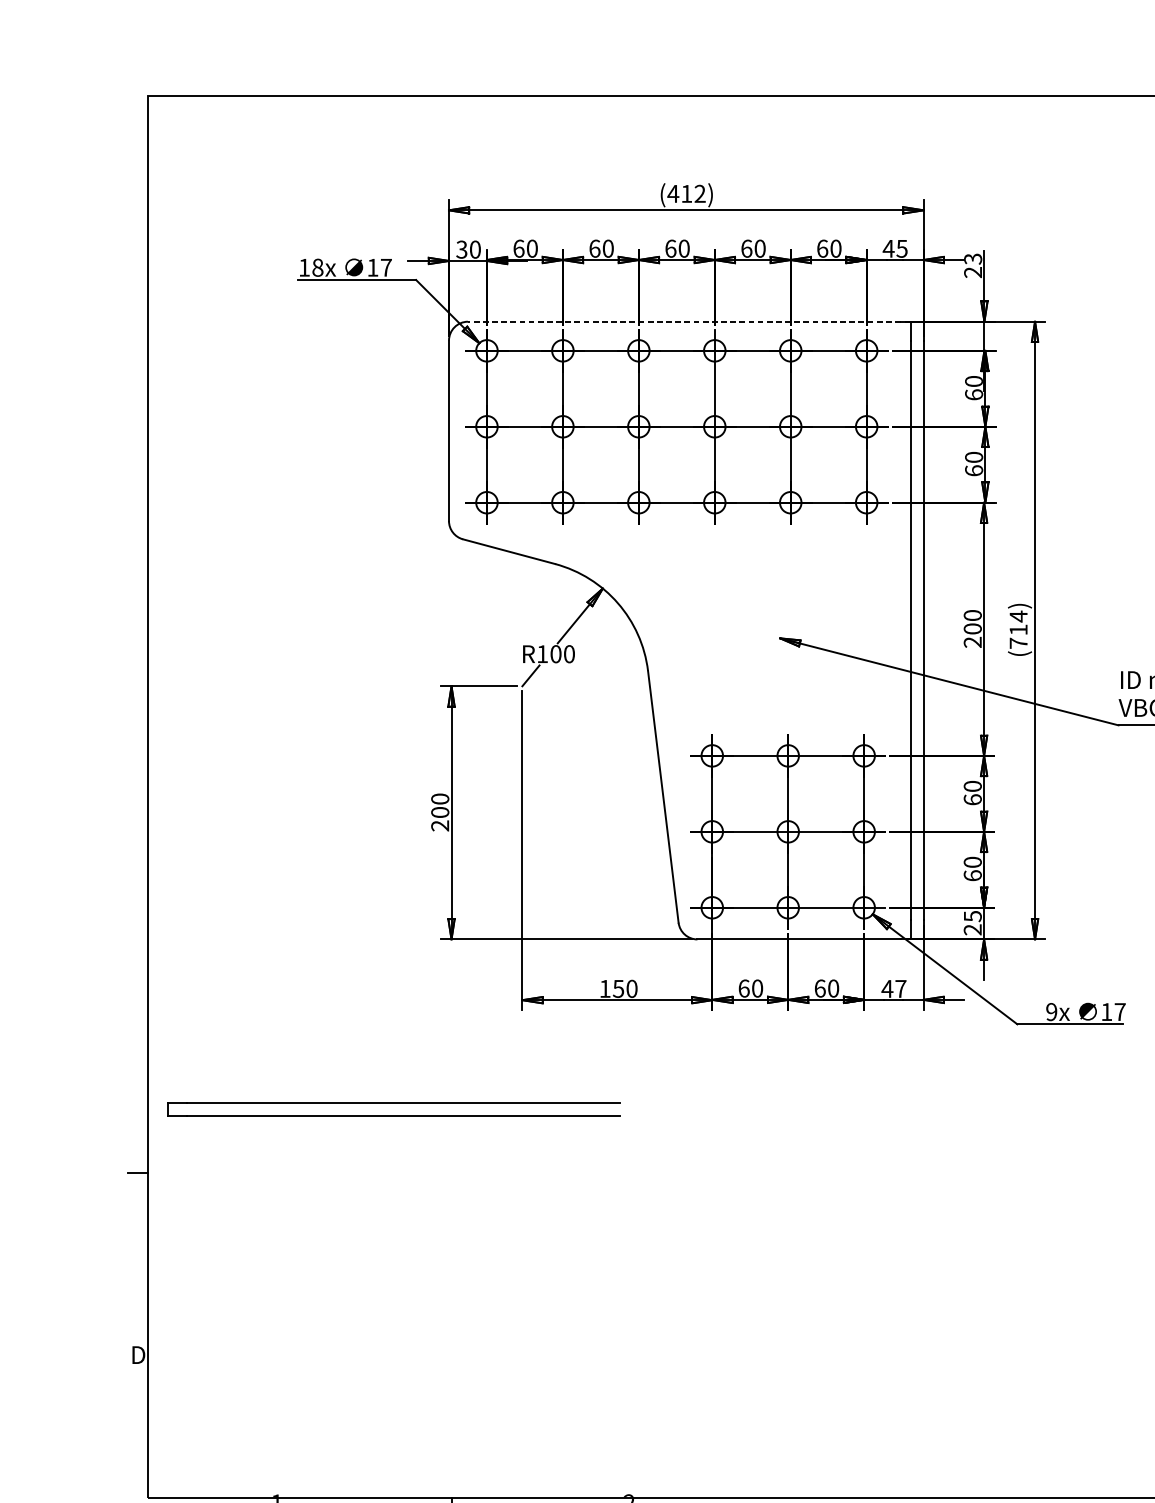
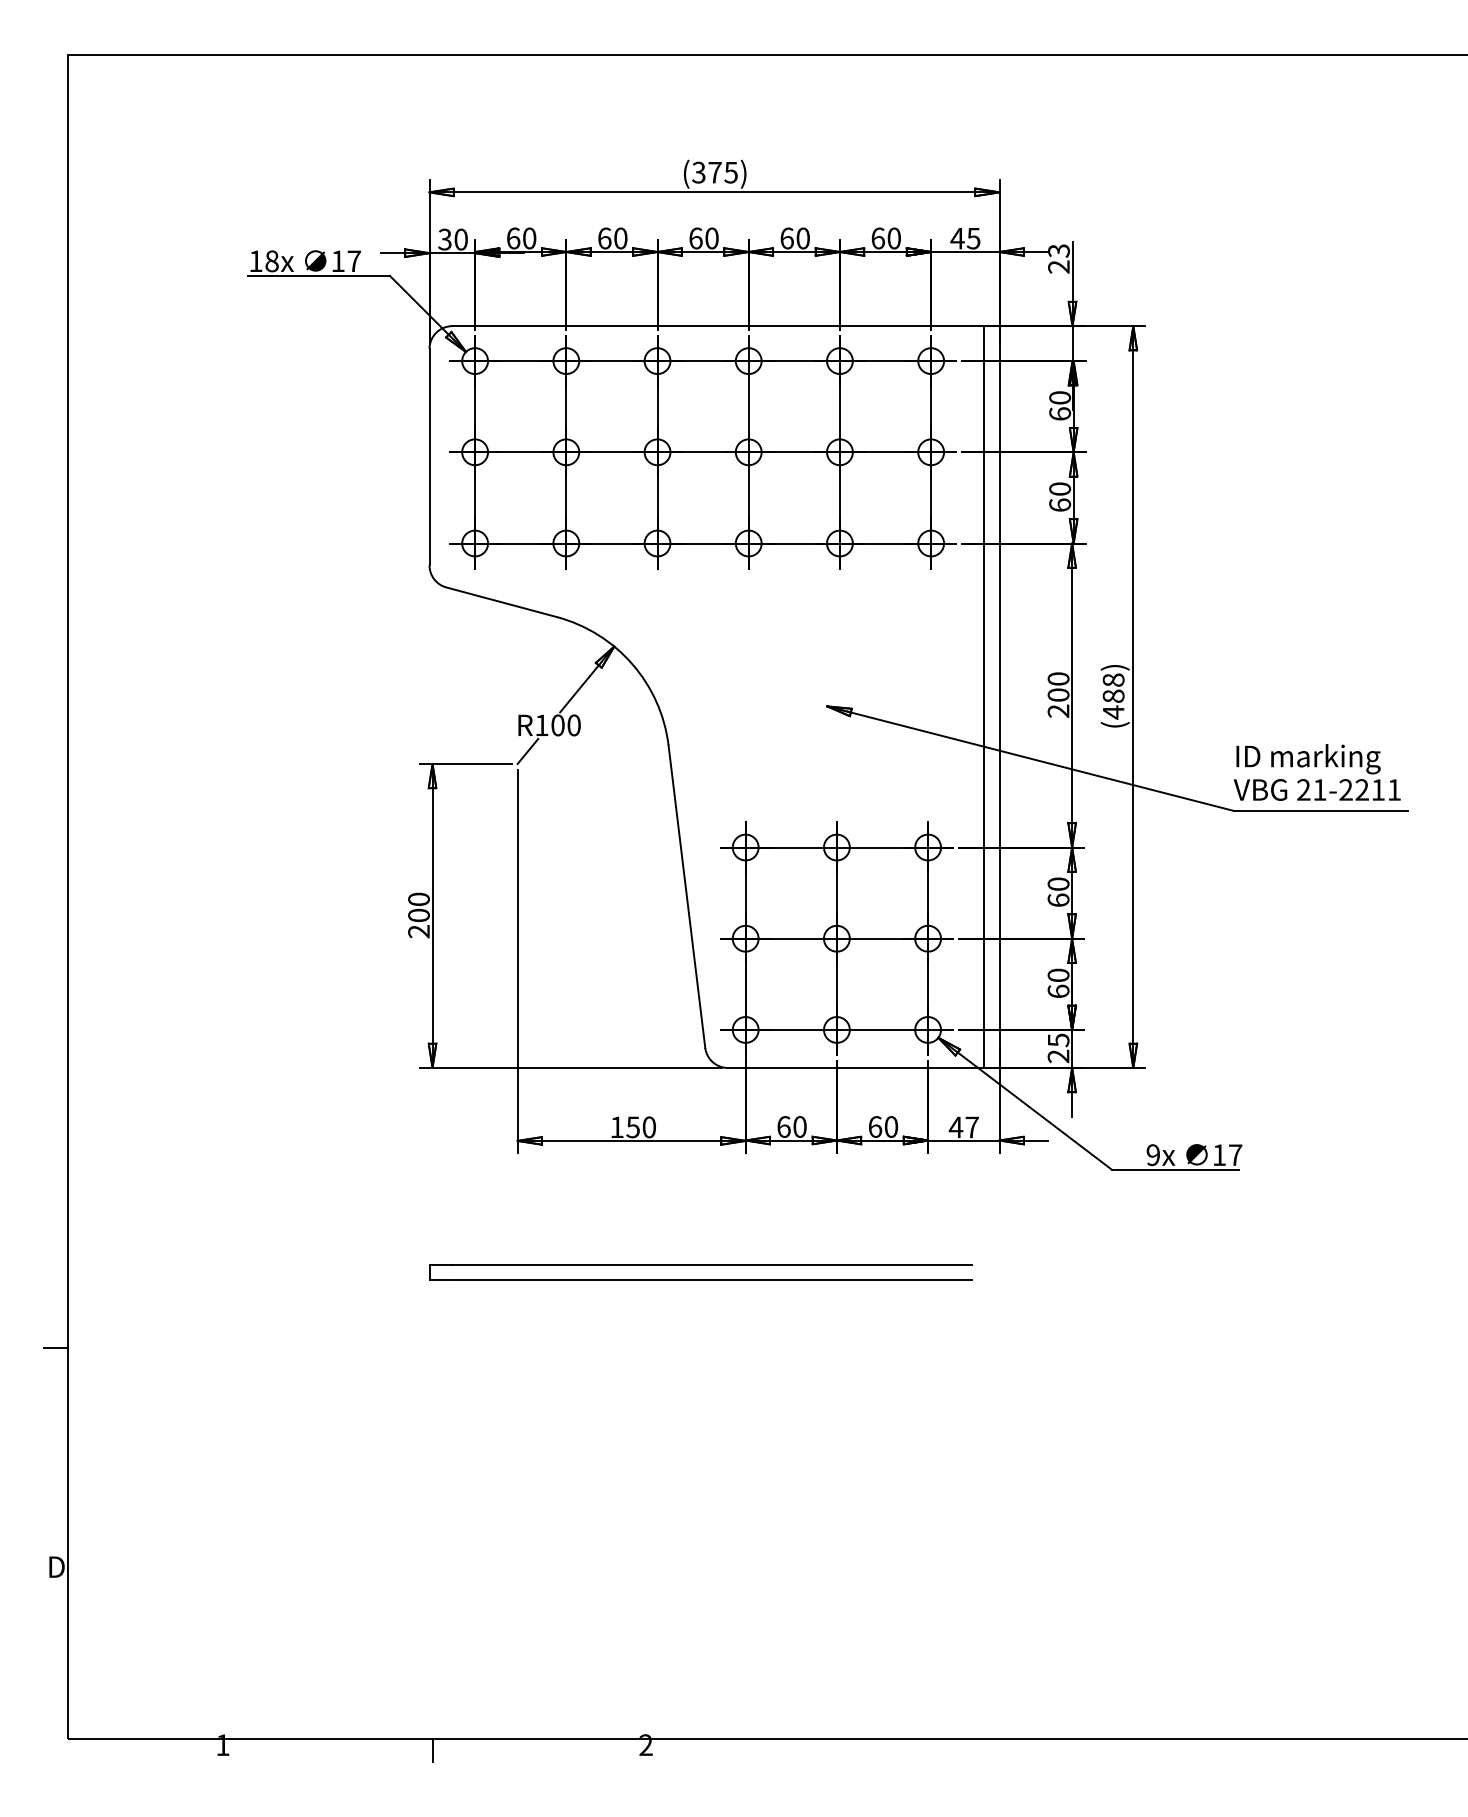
text: (686, 193) -> (714, 172), (412) -> (375)
line: (684, 322) -> (712, 326), dashed -> solid
text: (1018, 630) -> (1113, 696), (714) -> (488)
part: (394, 1103) -> (700, 1265), moved

